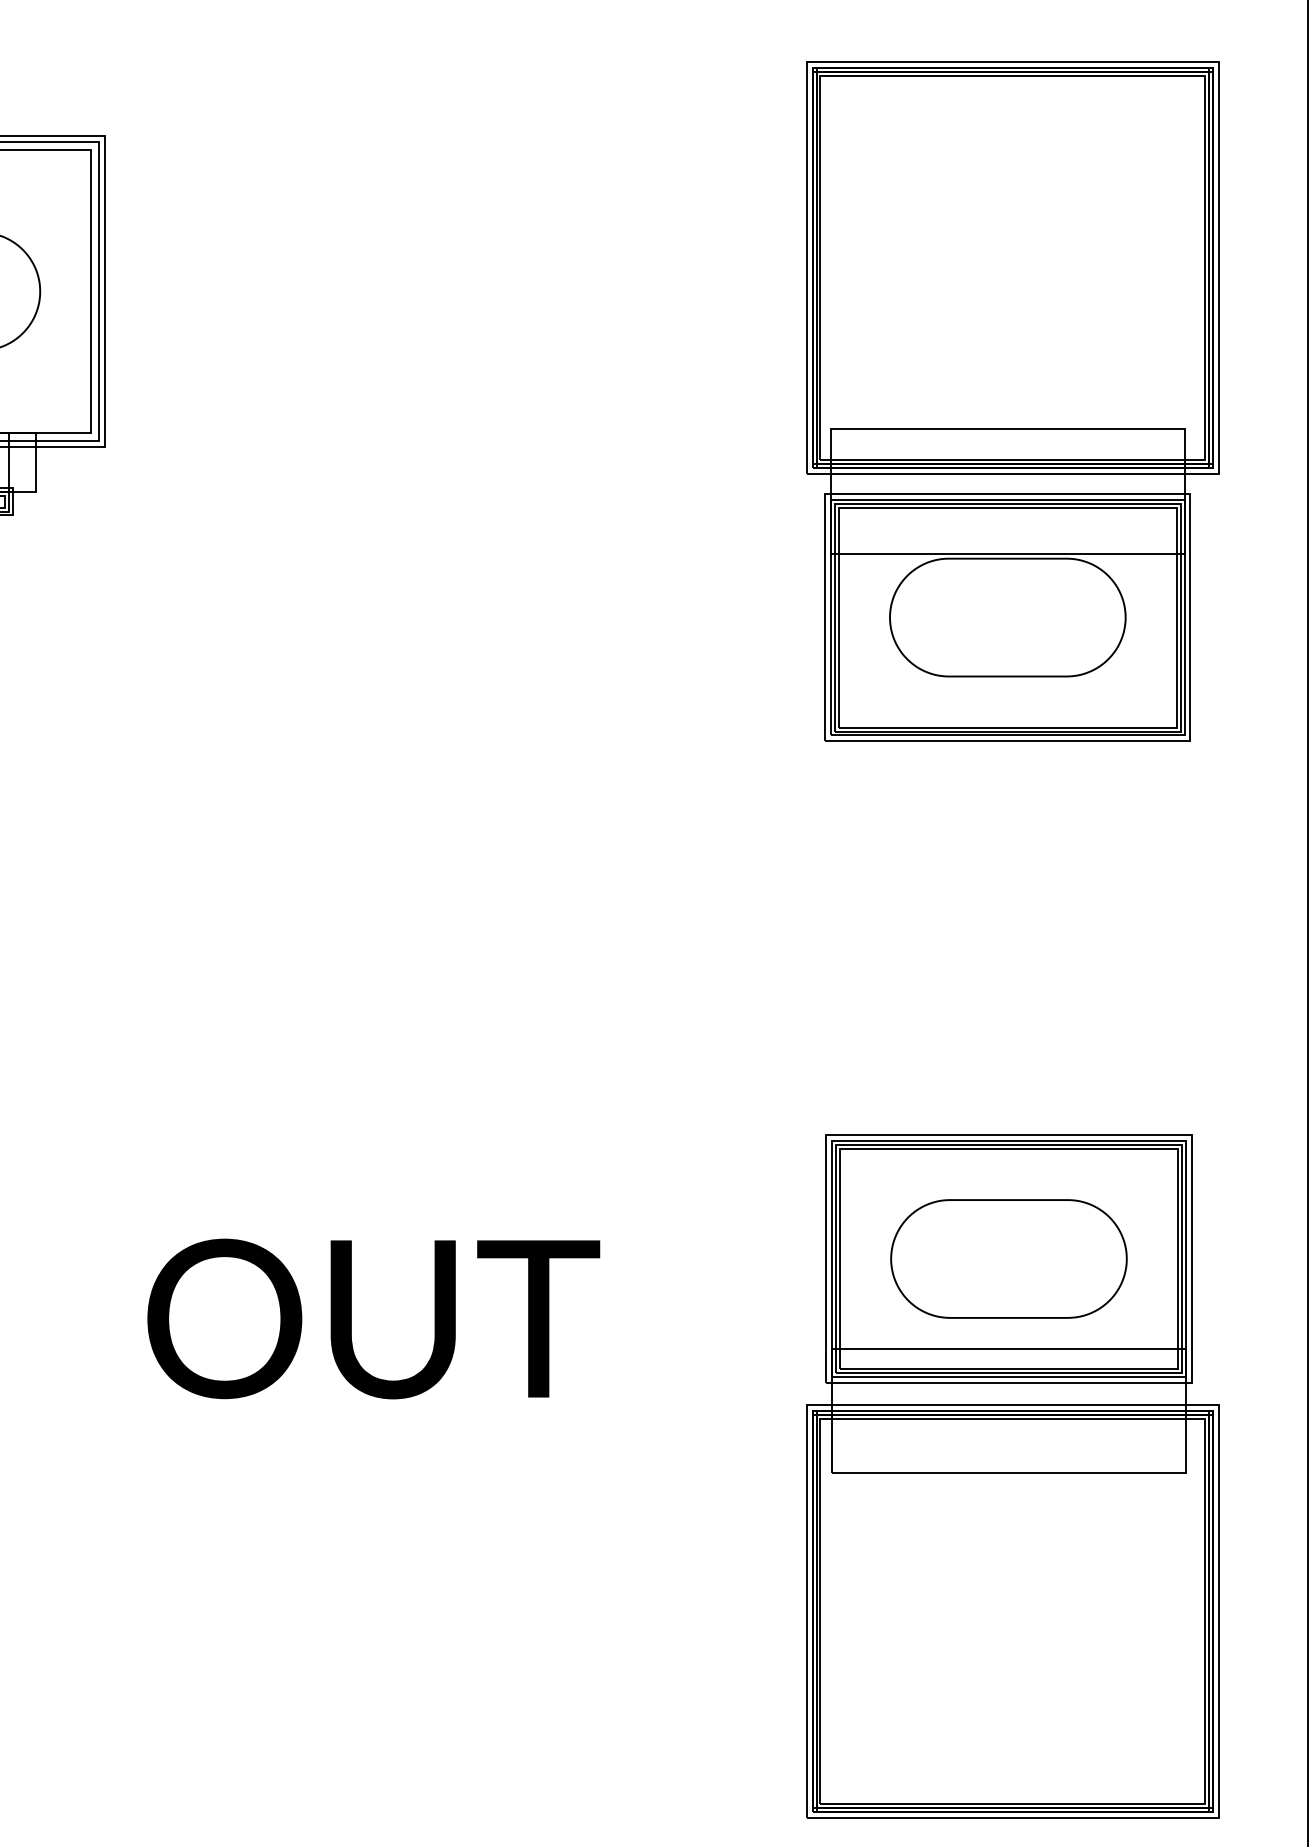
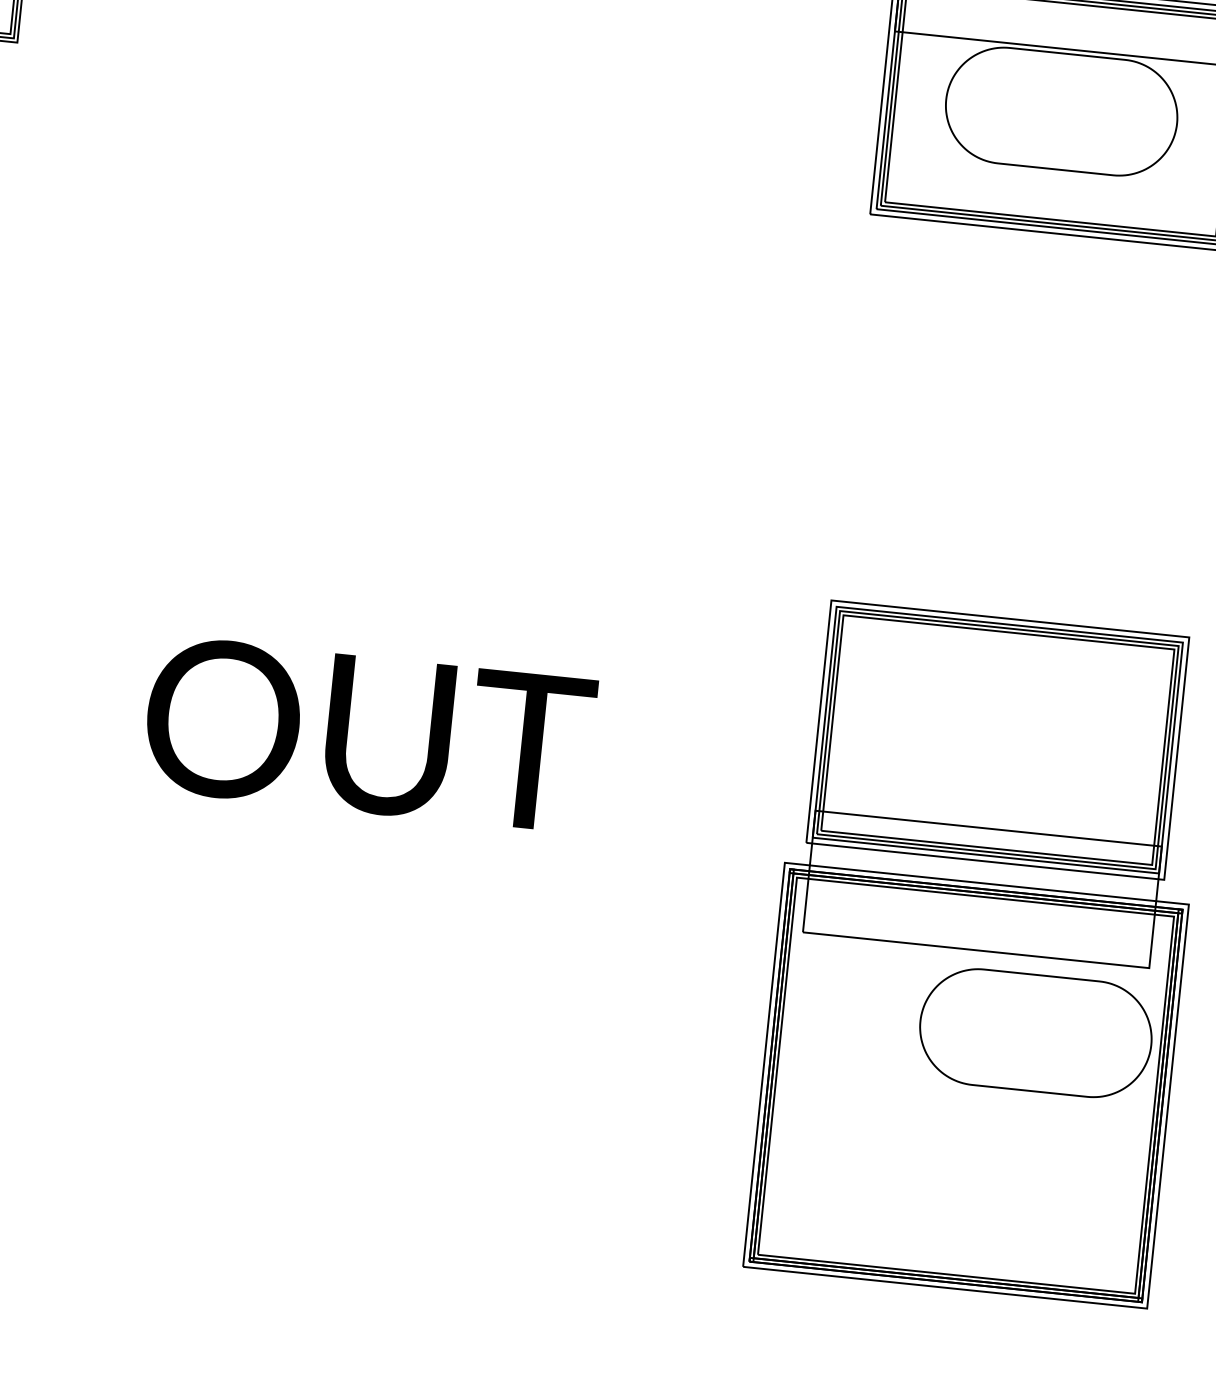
part: (1008, 1258) -> (1035, 1032), moved

